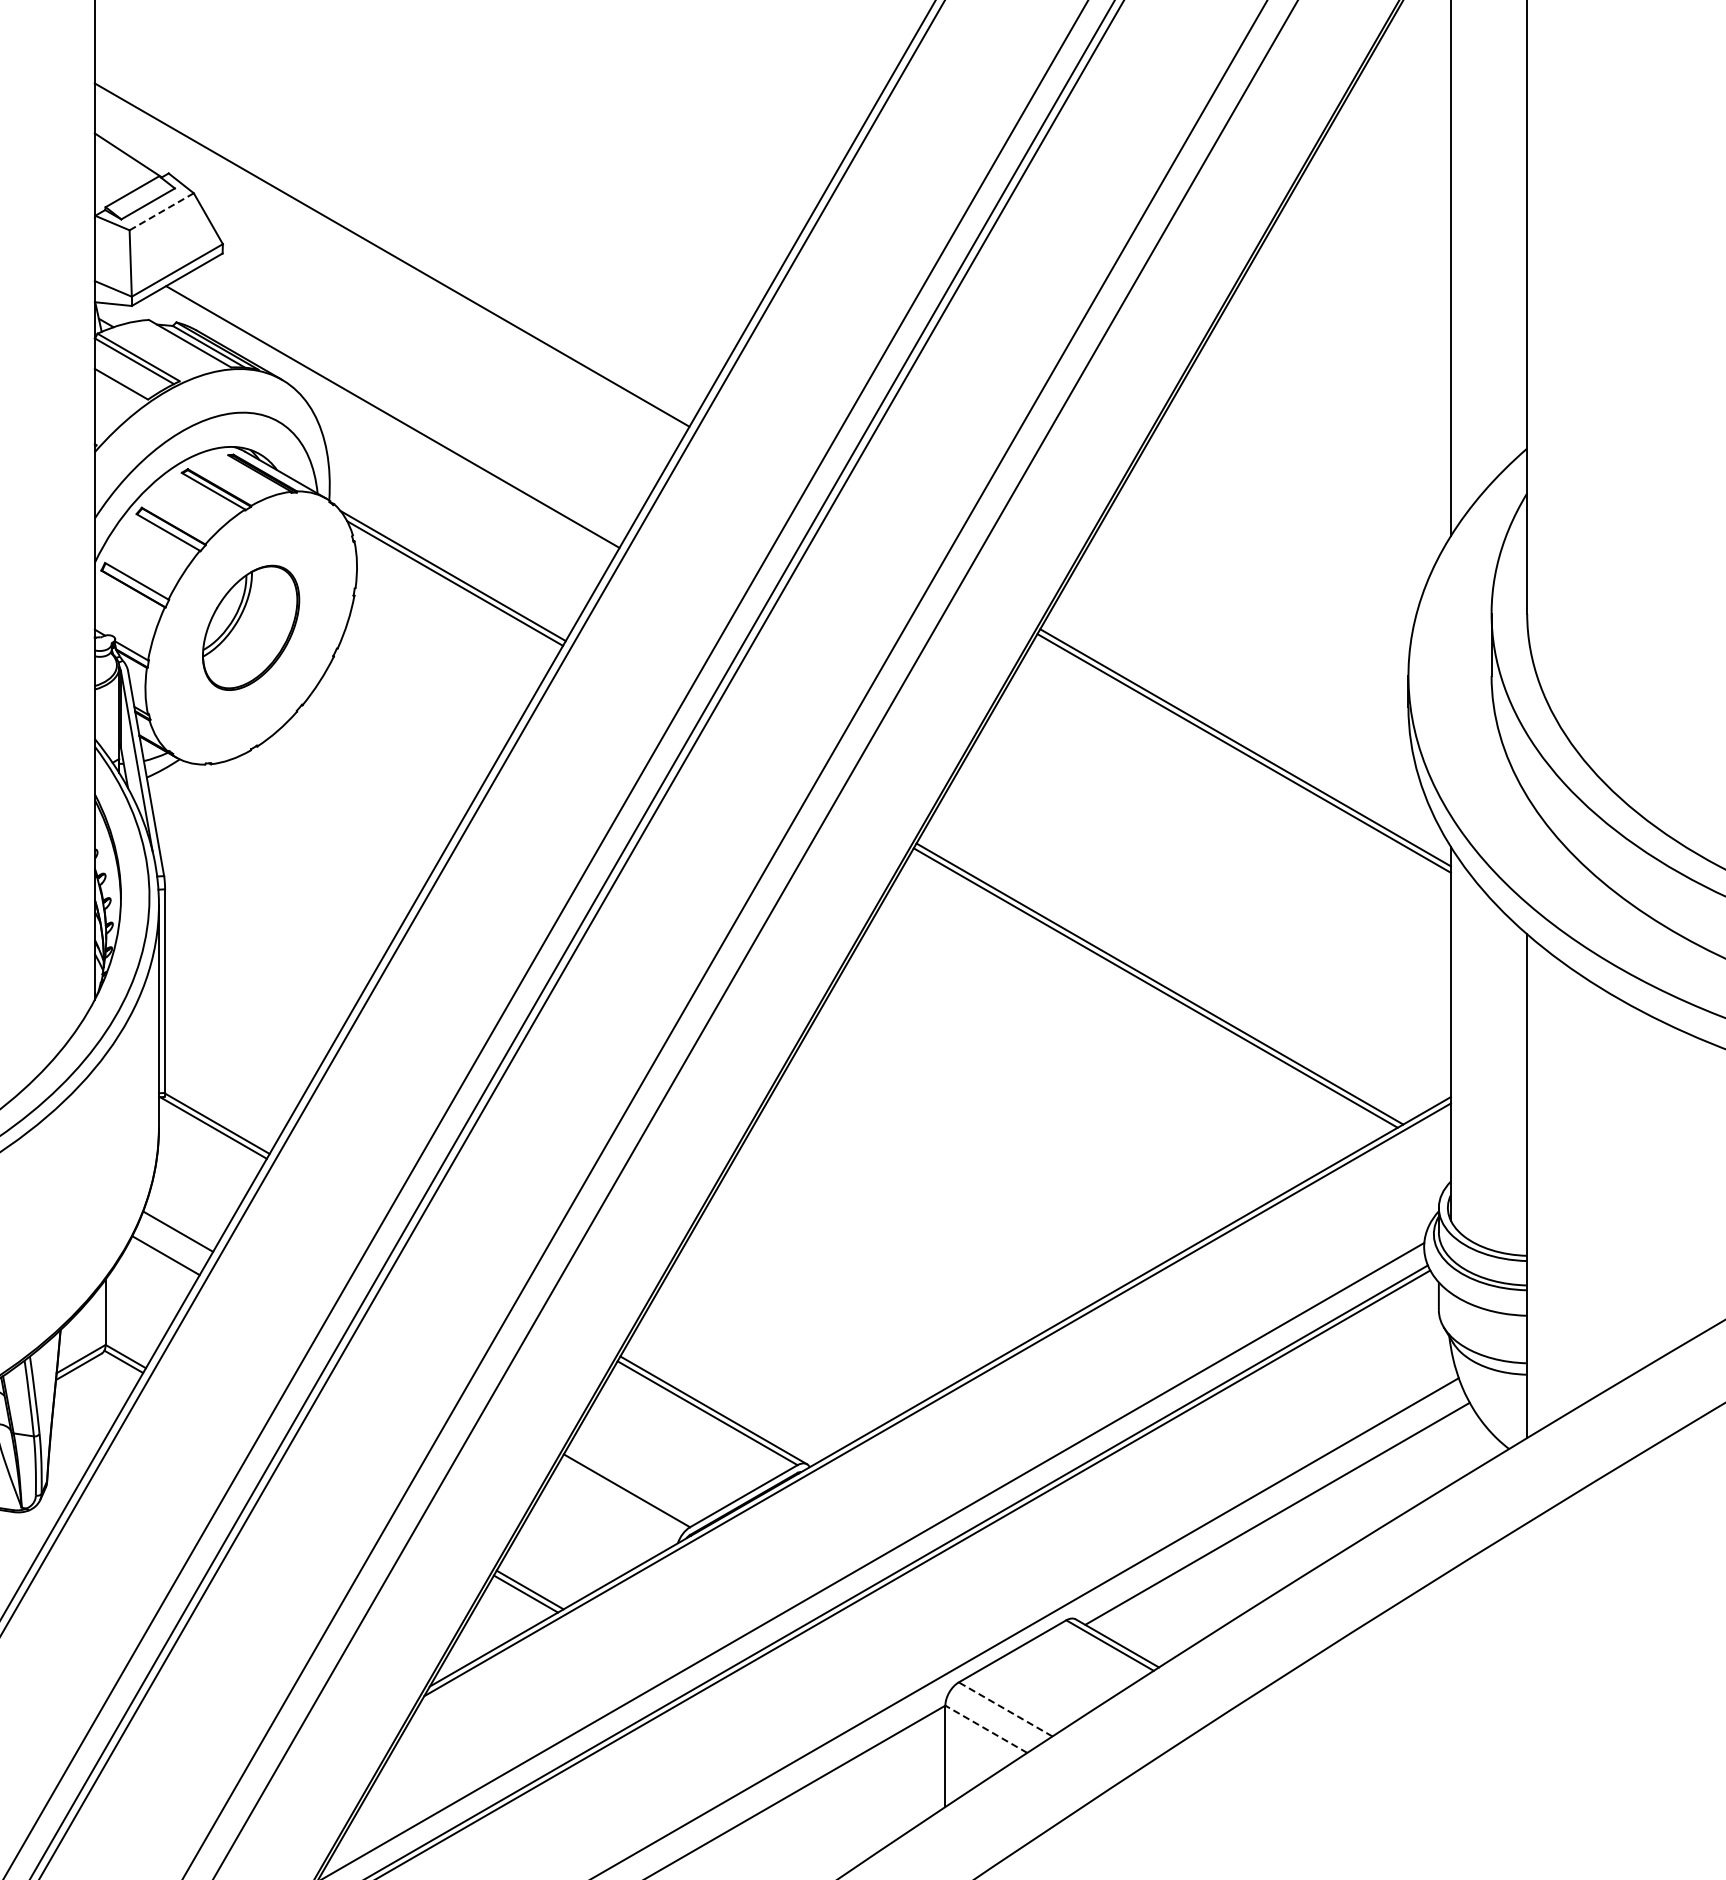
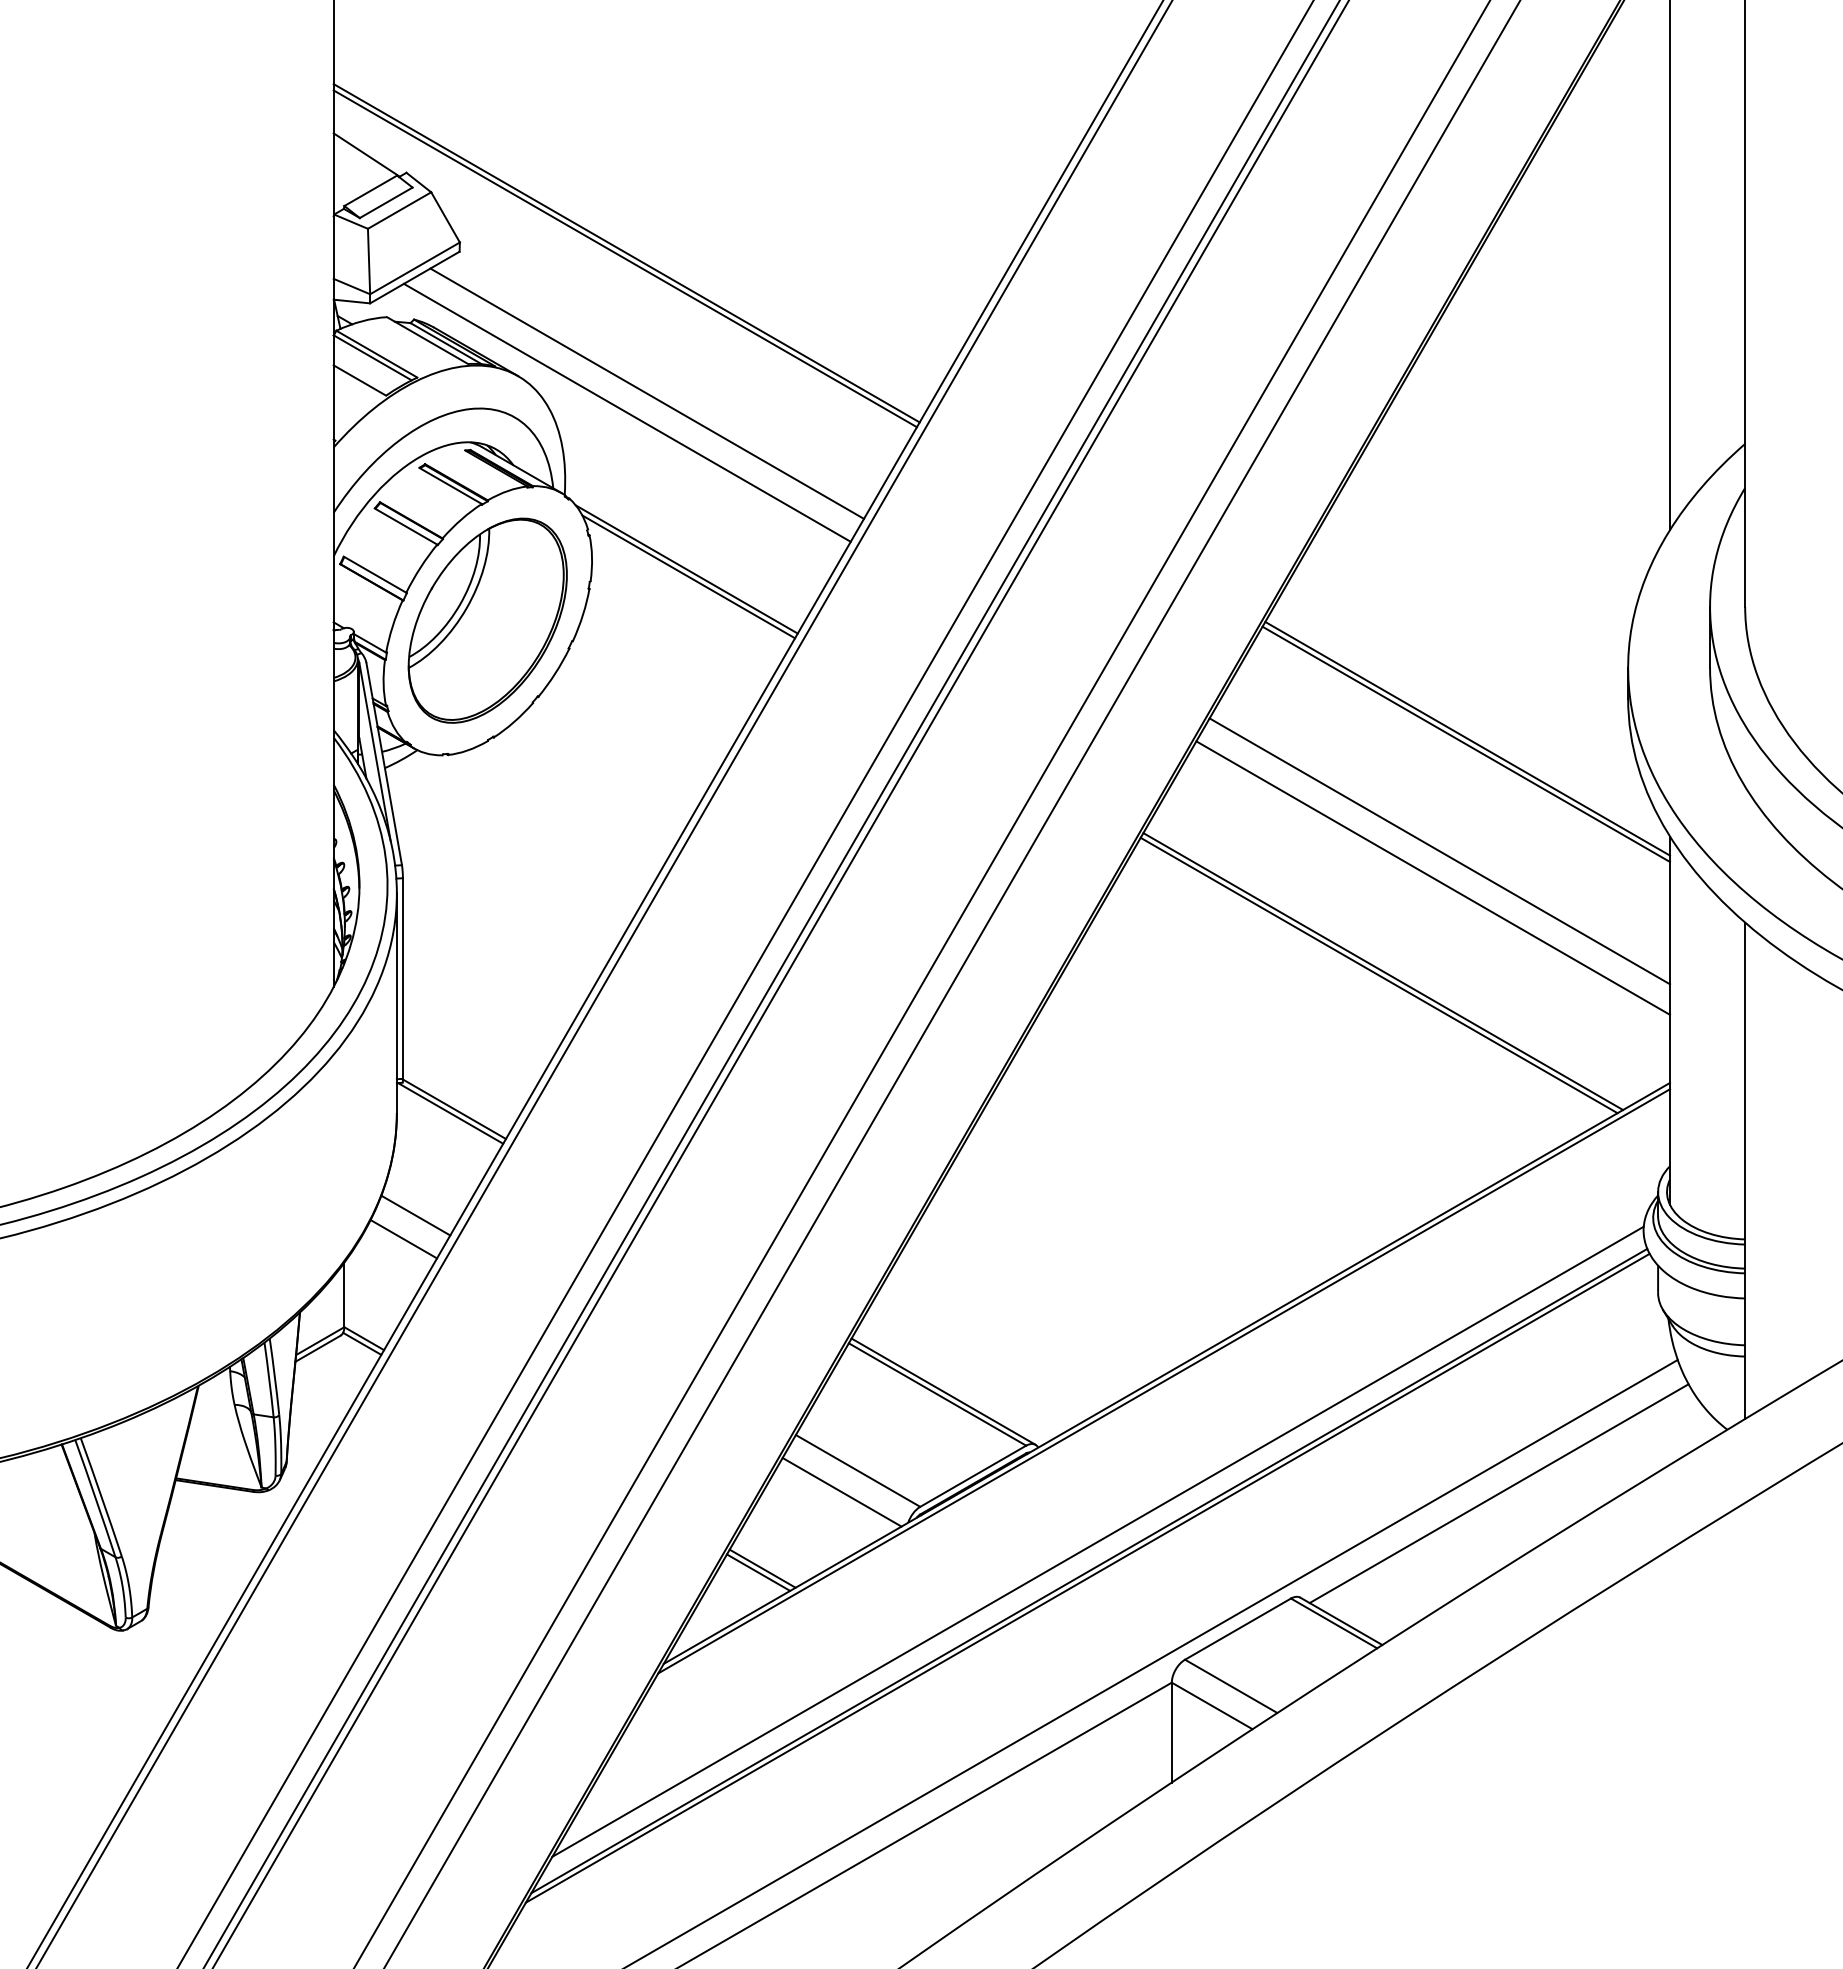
line: (161, 211) -> (399, 210), dashed -> solid
line: (389, 260) -> (624, 258), added
line: (413, 397) -> (647, 393), added
part: (250, 627) -> (487, 620), size x1.67
line: (1217, 862) -> (1439, 851), added
line: (1210, 888) -> (1433, 877), added
line: (610, 1511) -> (841, 1491), added
line: (1004, 1709) -> (1230, 1686), dashed -> solid
line: (986, 1728) -> (1212, 1705), dashed -> solid

